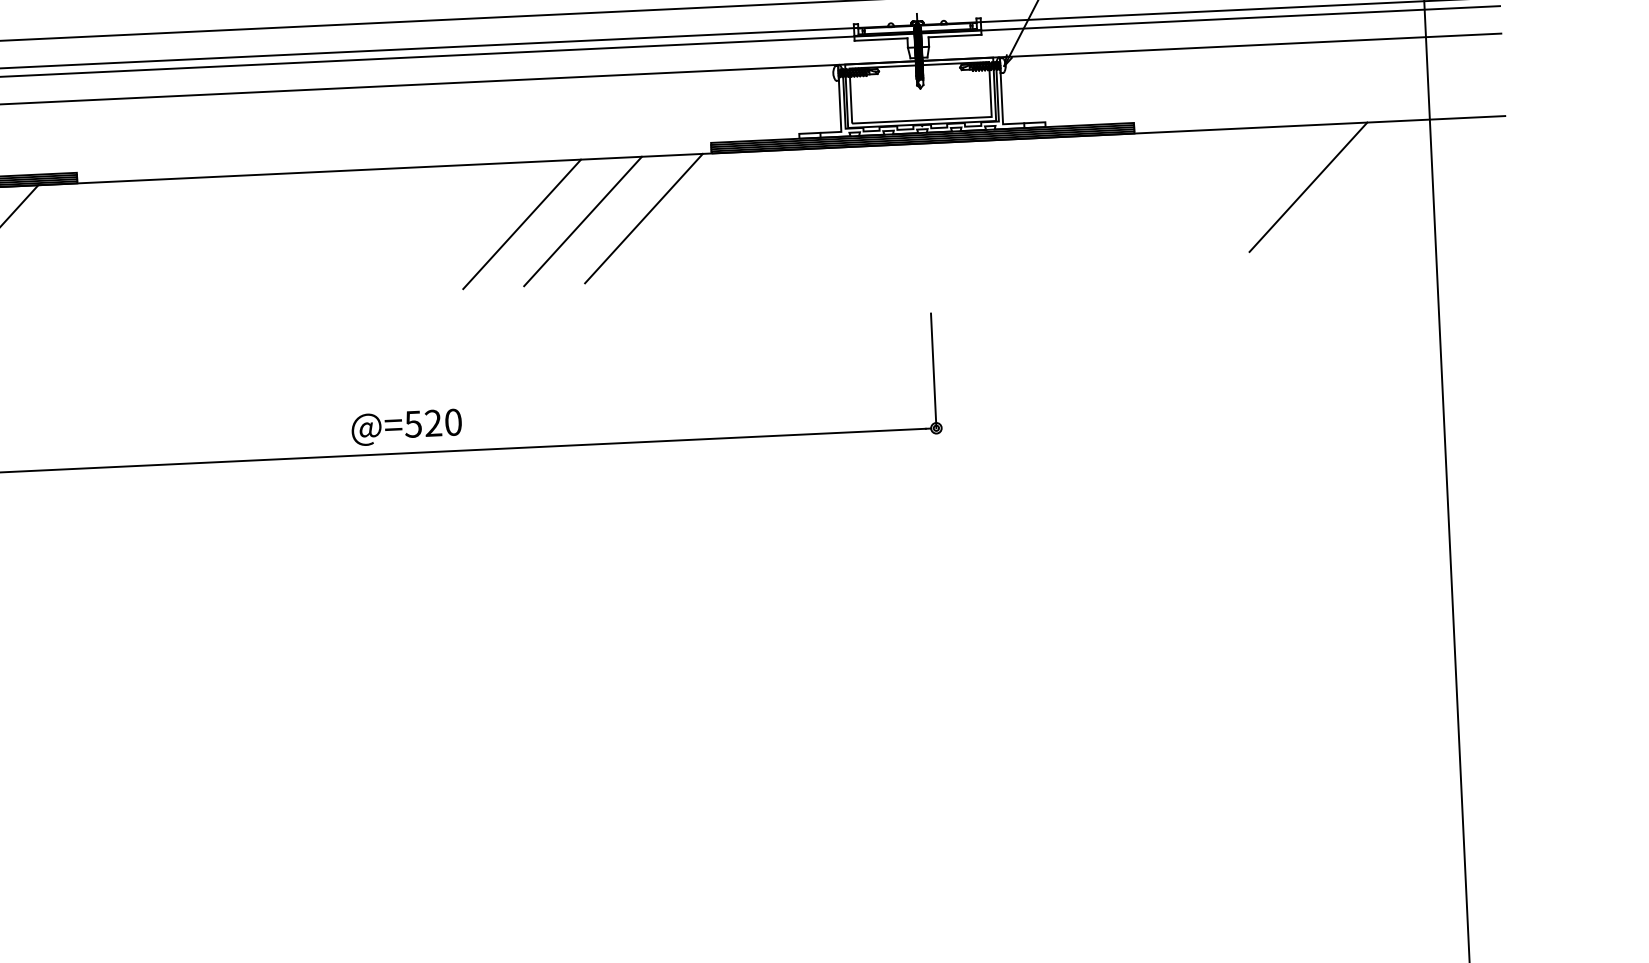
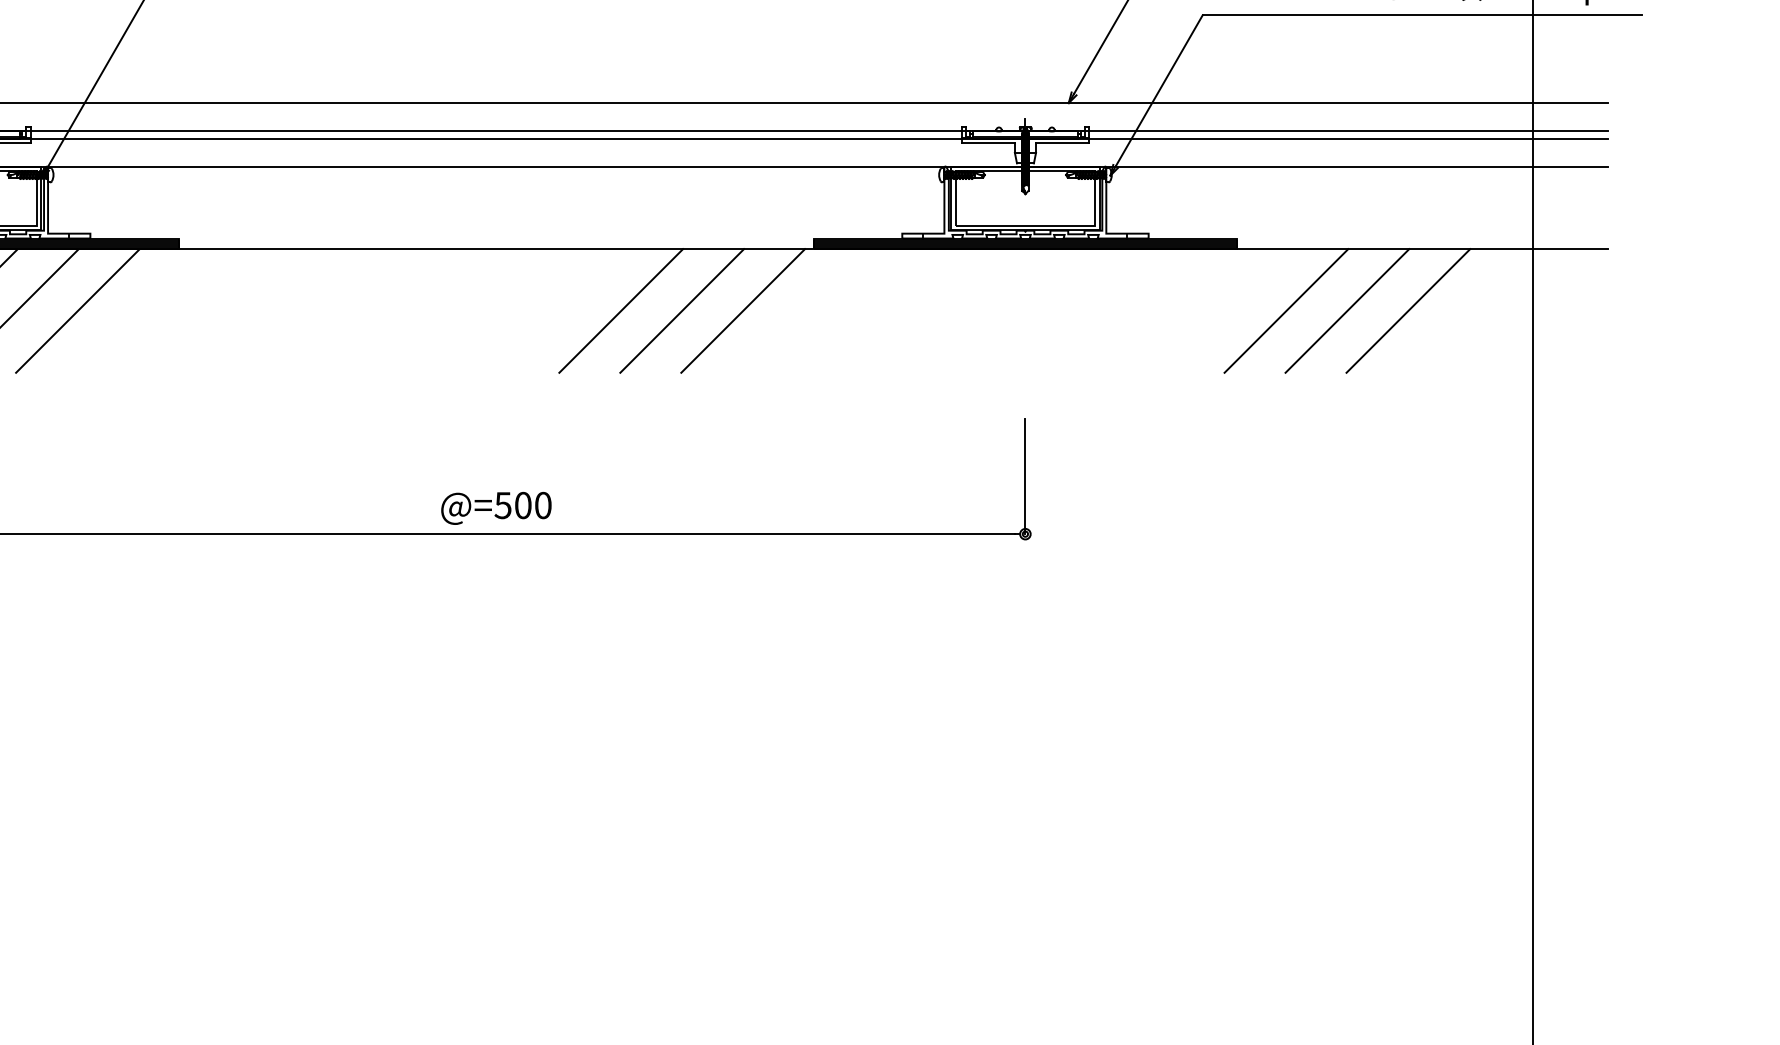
line: (1247, 189) -> (1347, 310), added
line: (1186, 192) -> (1286, 310), added
text: (433, 423) -> (523, 505), @=520 -> @=500

